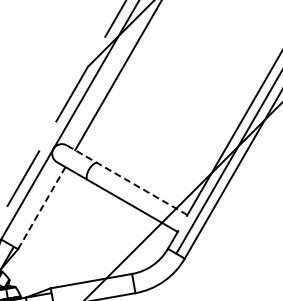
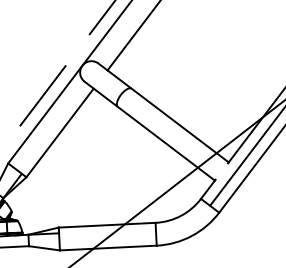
line: (127, 180) -> (163, 113), dashed -> solid
line: (42, 207) -> (61, 132), dashed -> solid

